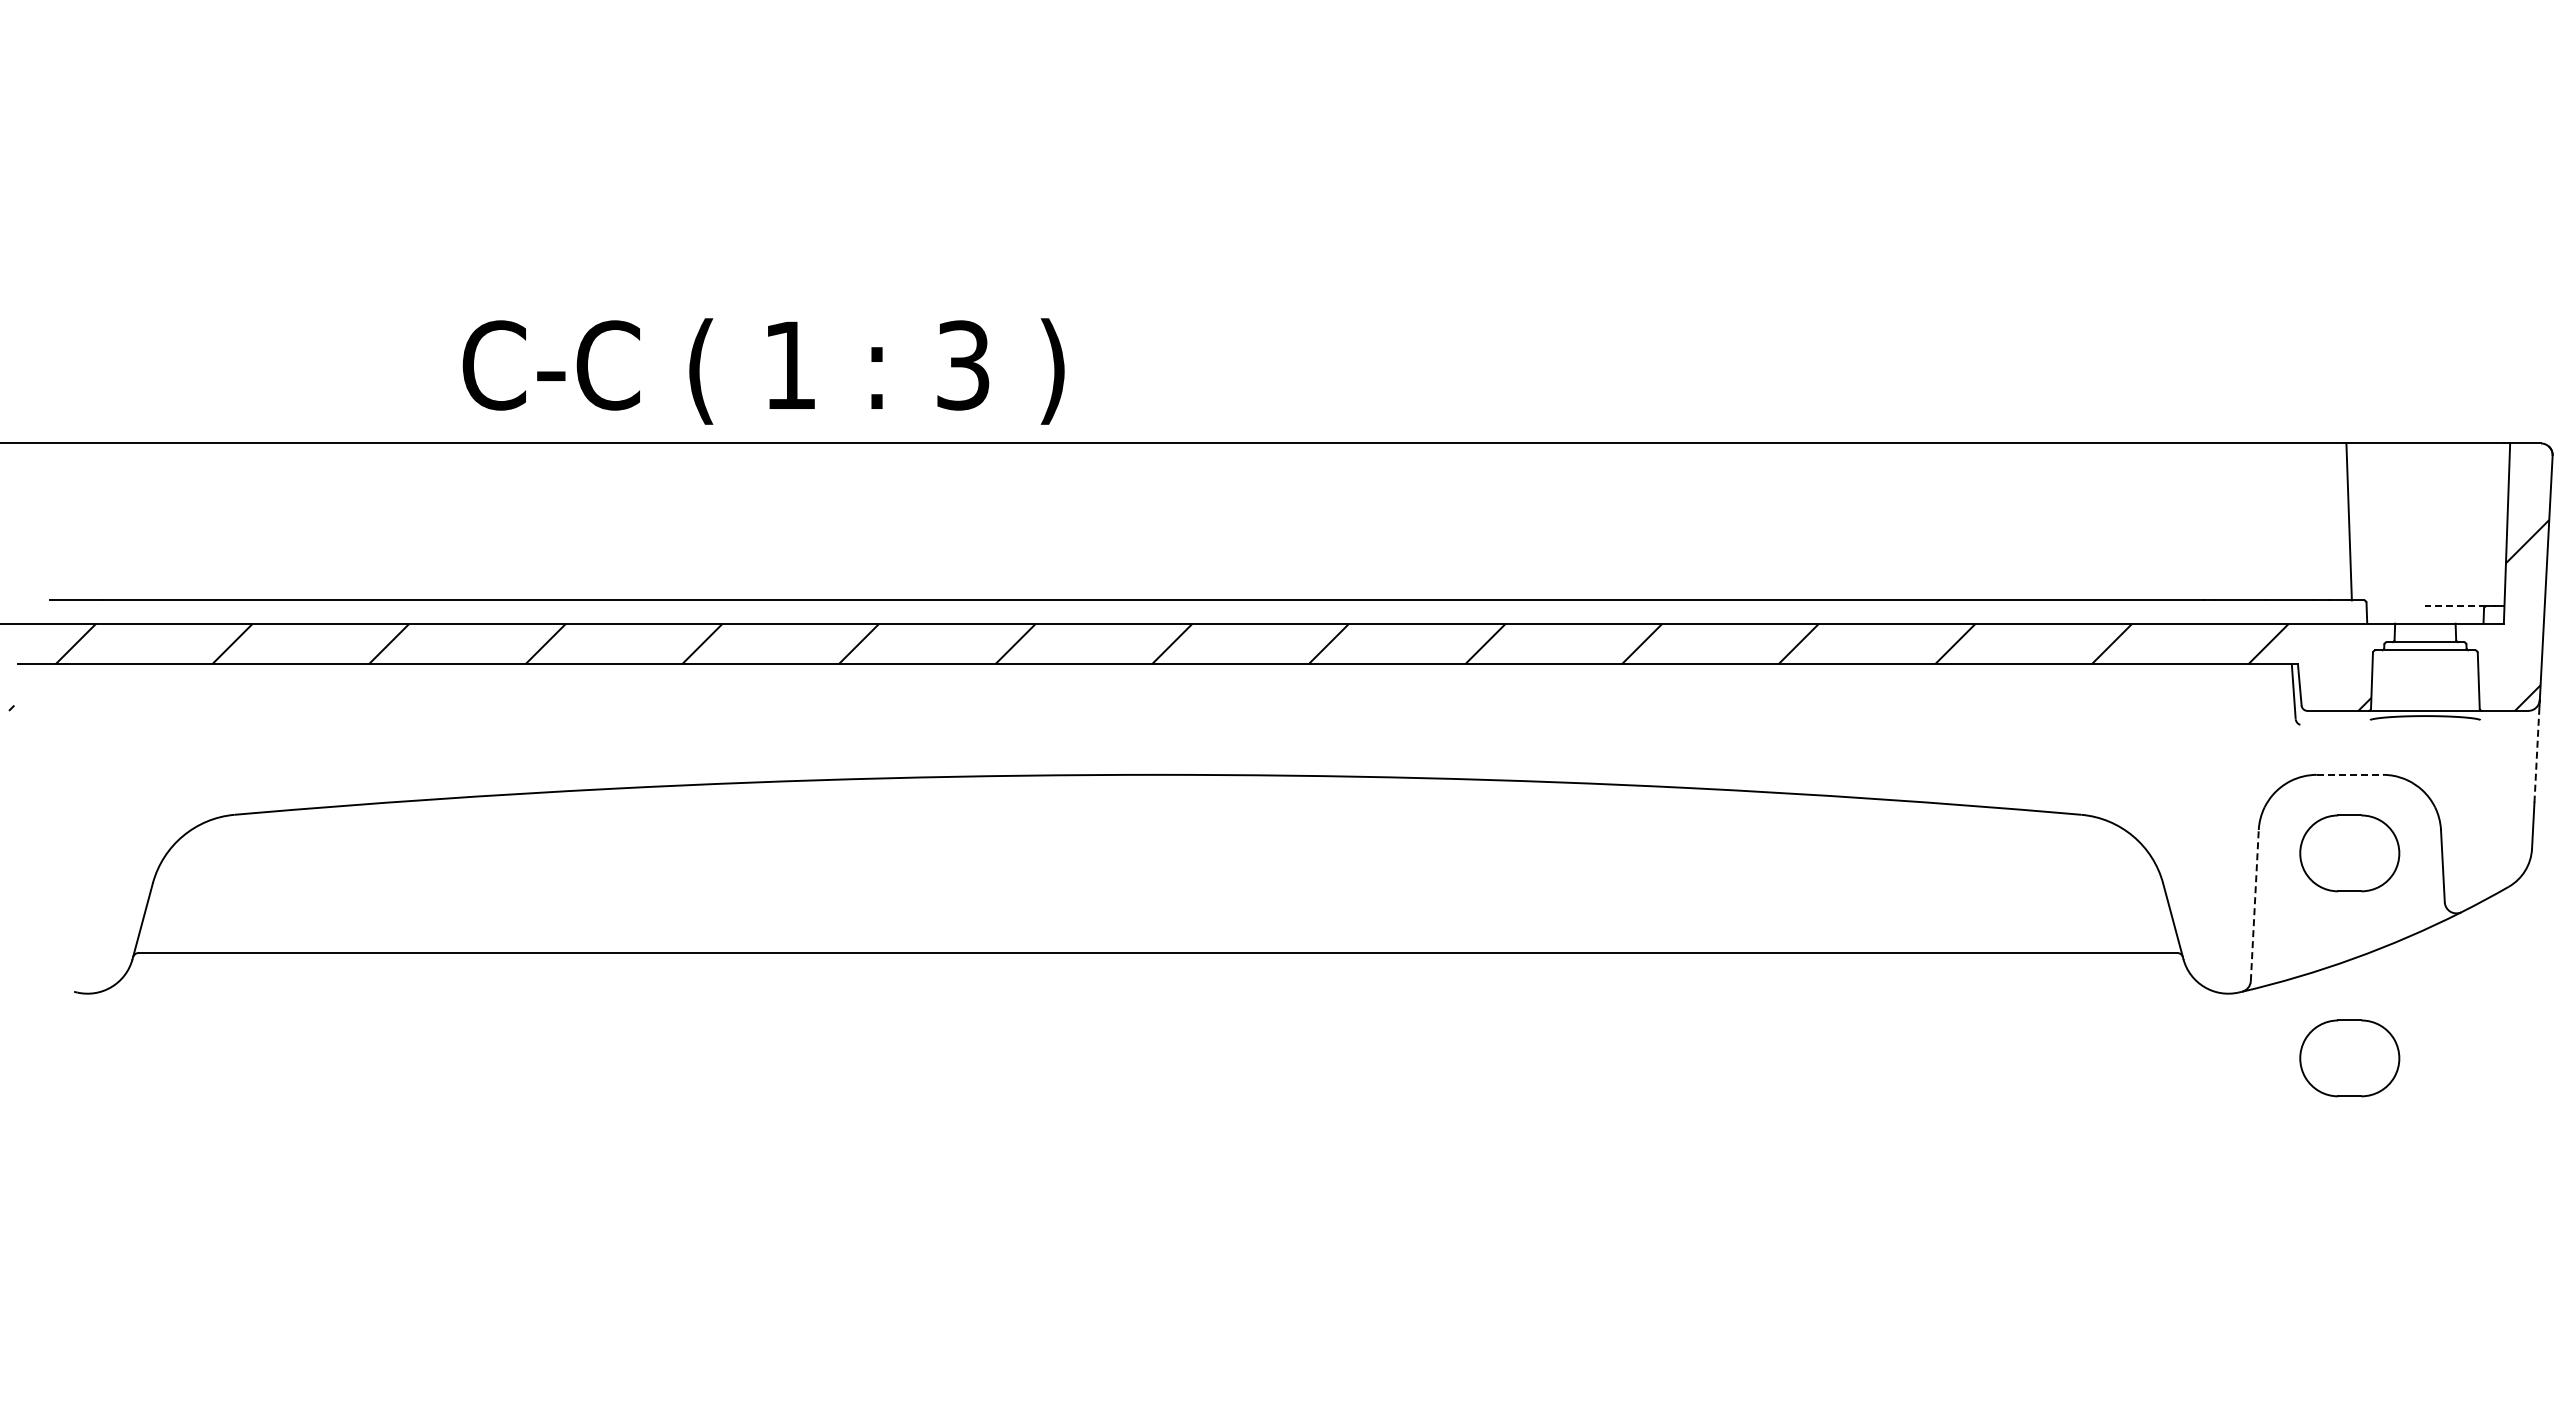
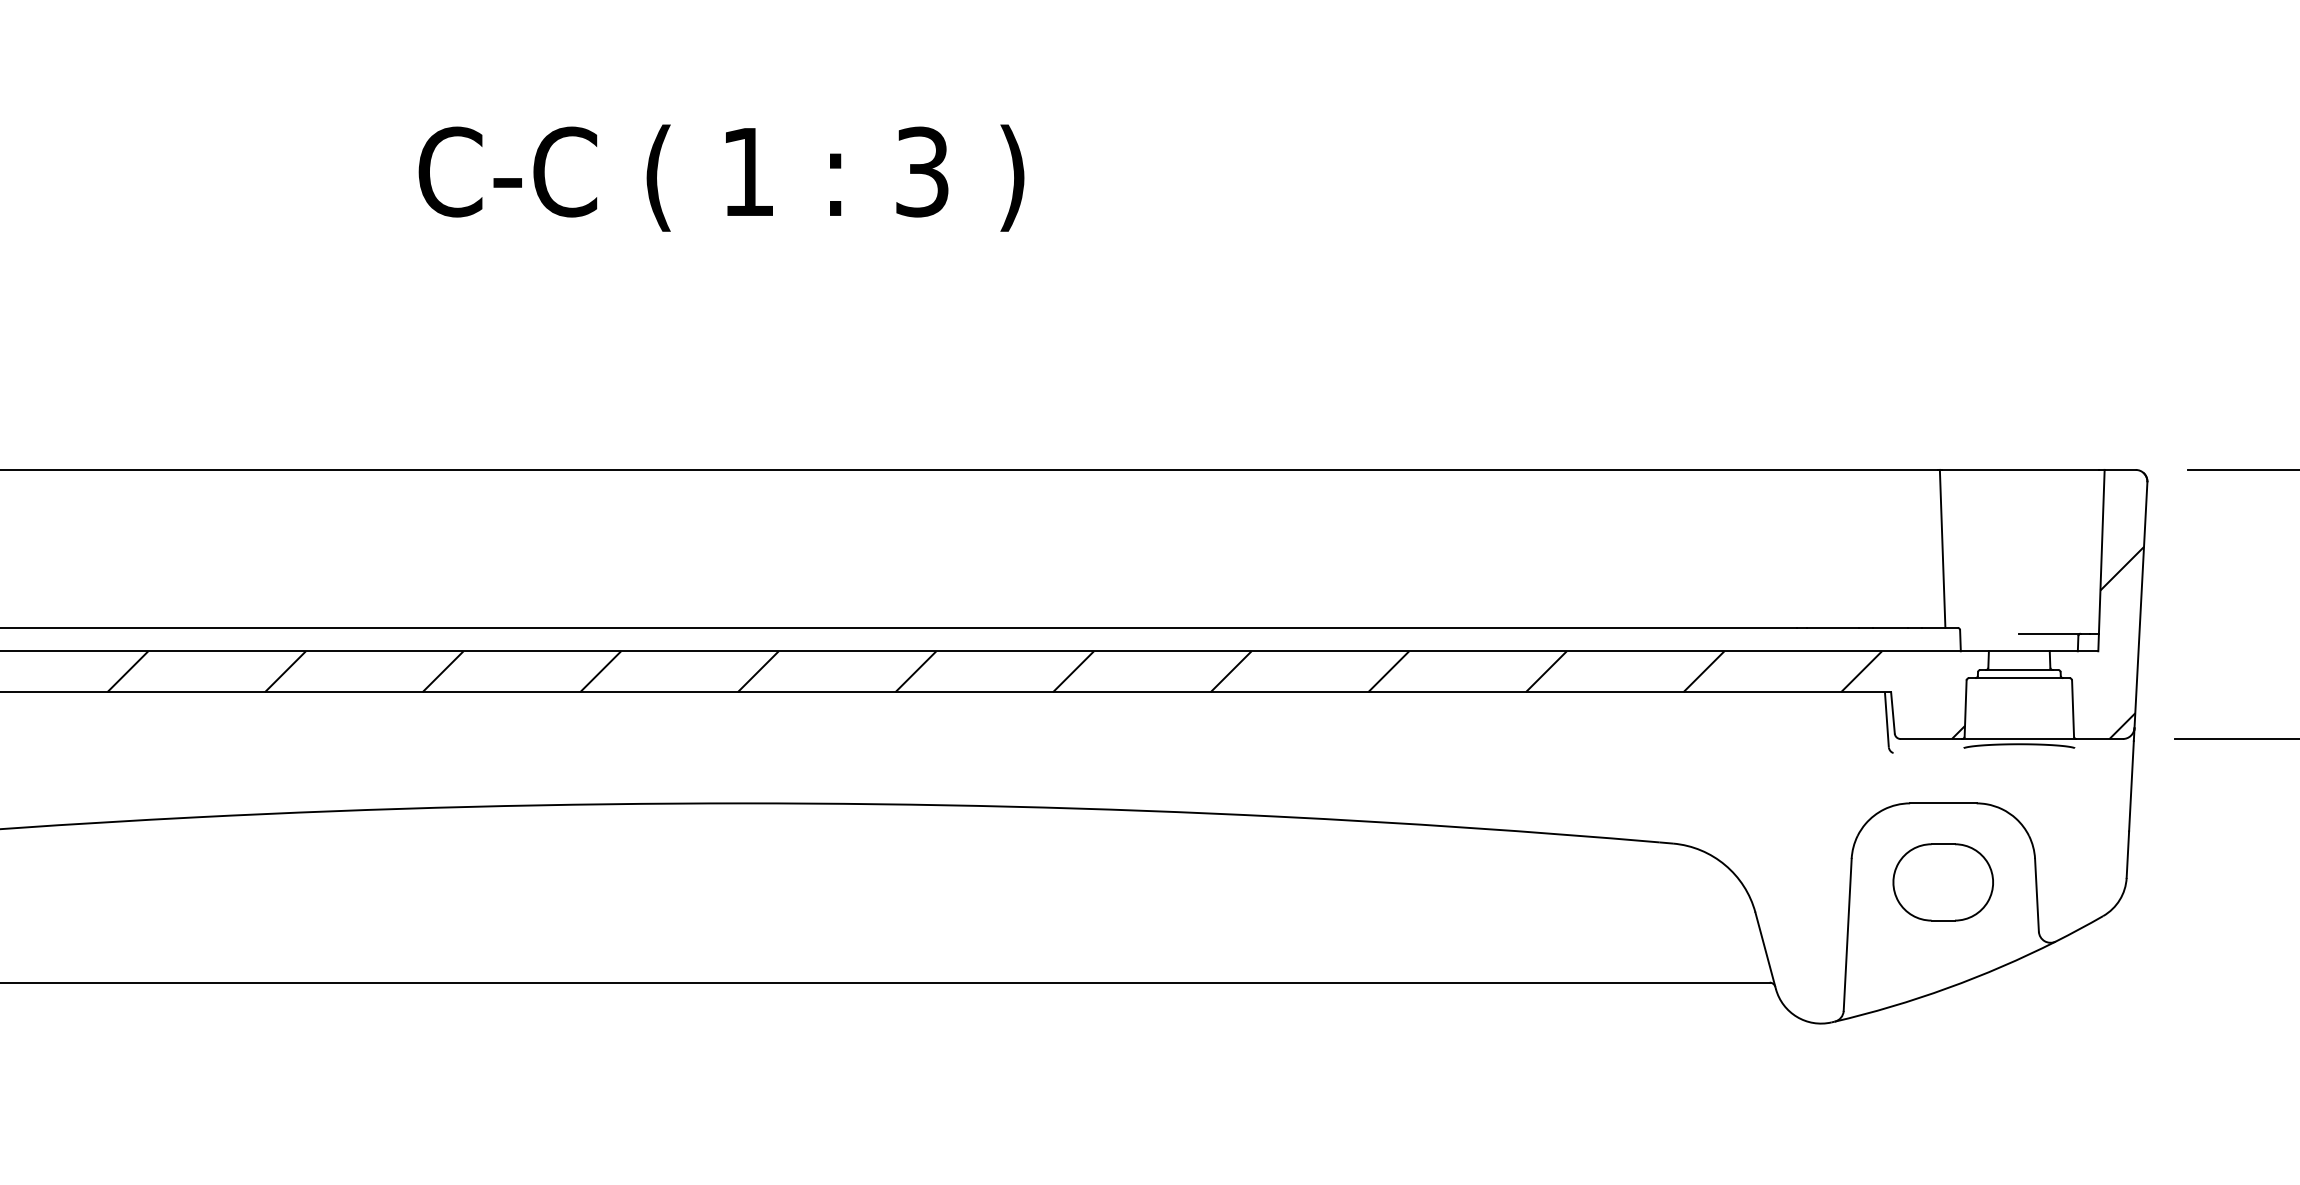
text: (763, 371) -> (721, 178), moved
line: (2455, 606) -> (2049, 633), dashed -> solid
line: (2536, 757) -> (2131, 785), dashed -> solid
line: (2350, 774) -> (1943, 803), dashed -> solid
line: (2254, 905) -> (1847, 934), dashed -> solid
part: (2349, 1058) -> (1942, 1088), removed

